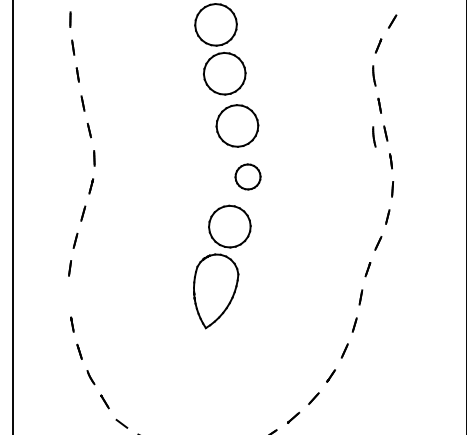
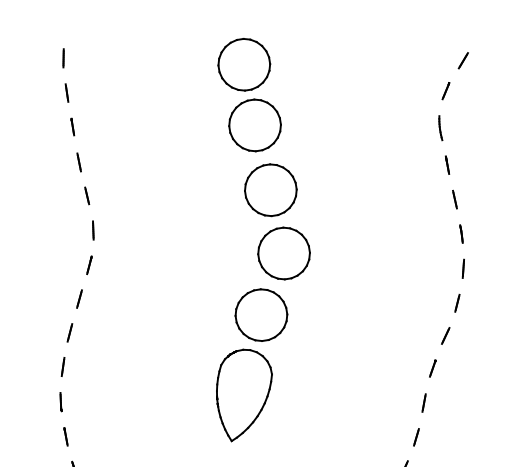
line: (374, 136) -> (440, 203), removed
part: (247, 176) -> (283, 252), size x1.67
line: (68, 296) -> (61, 401), added

